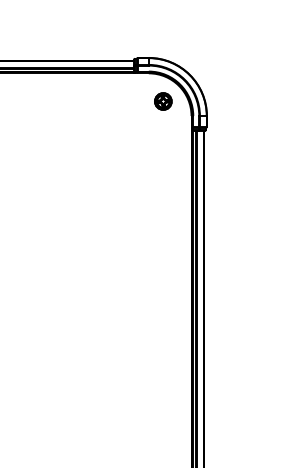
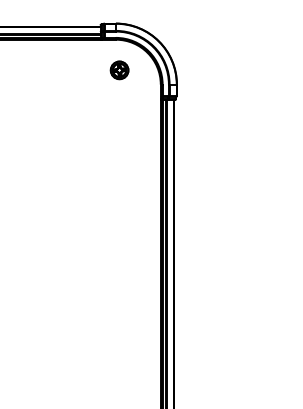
part: (163, 101) -> (119, 70), moved

